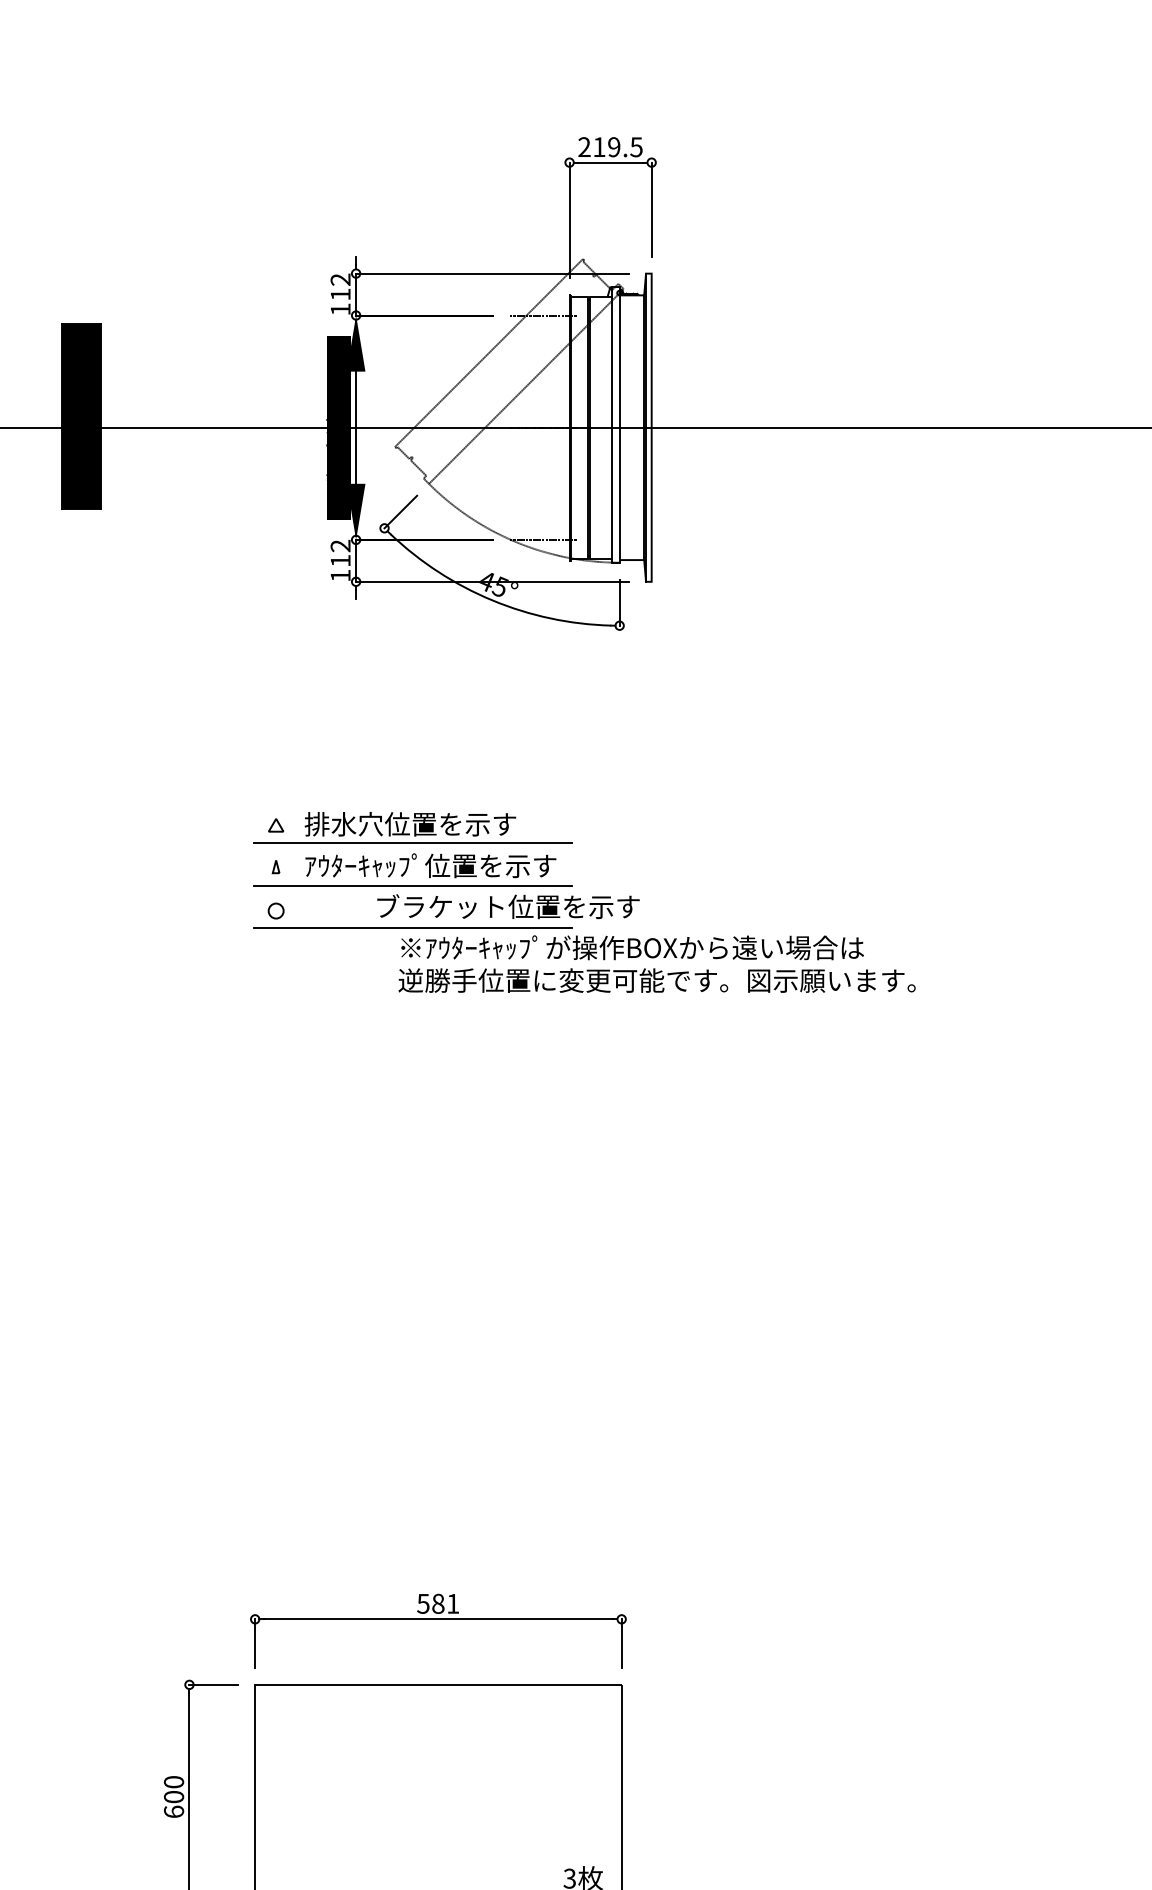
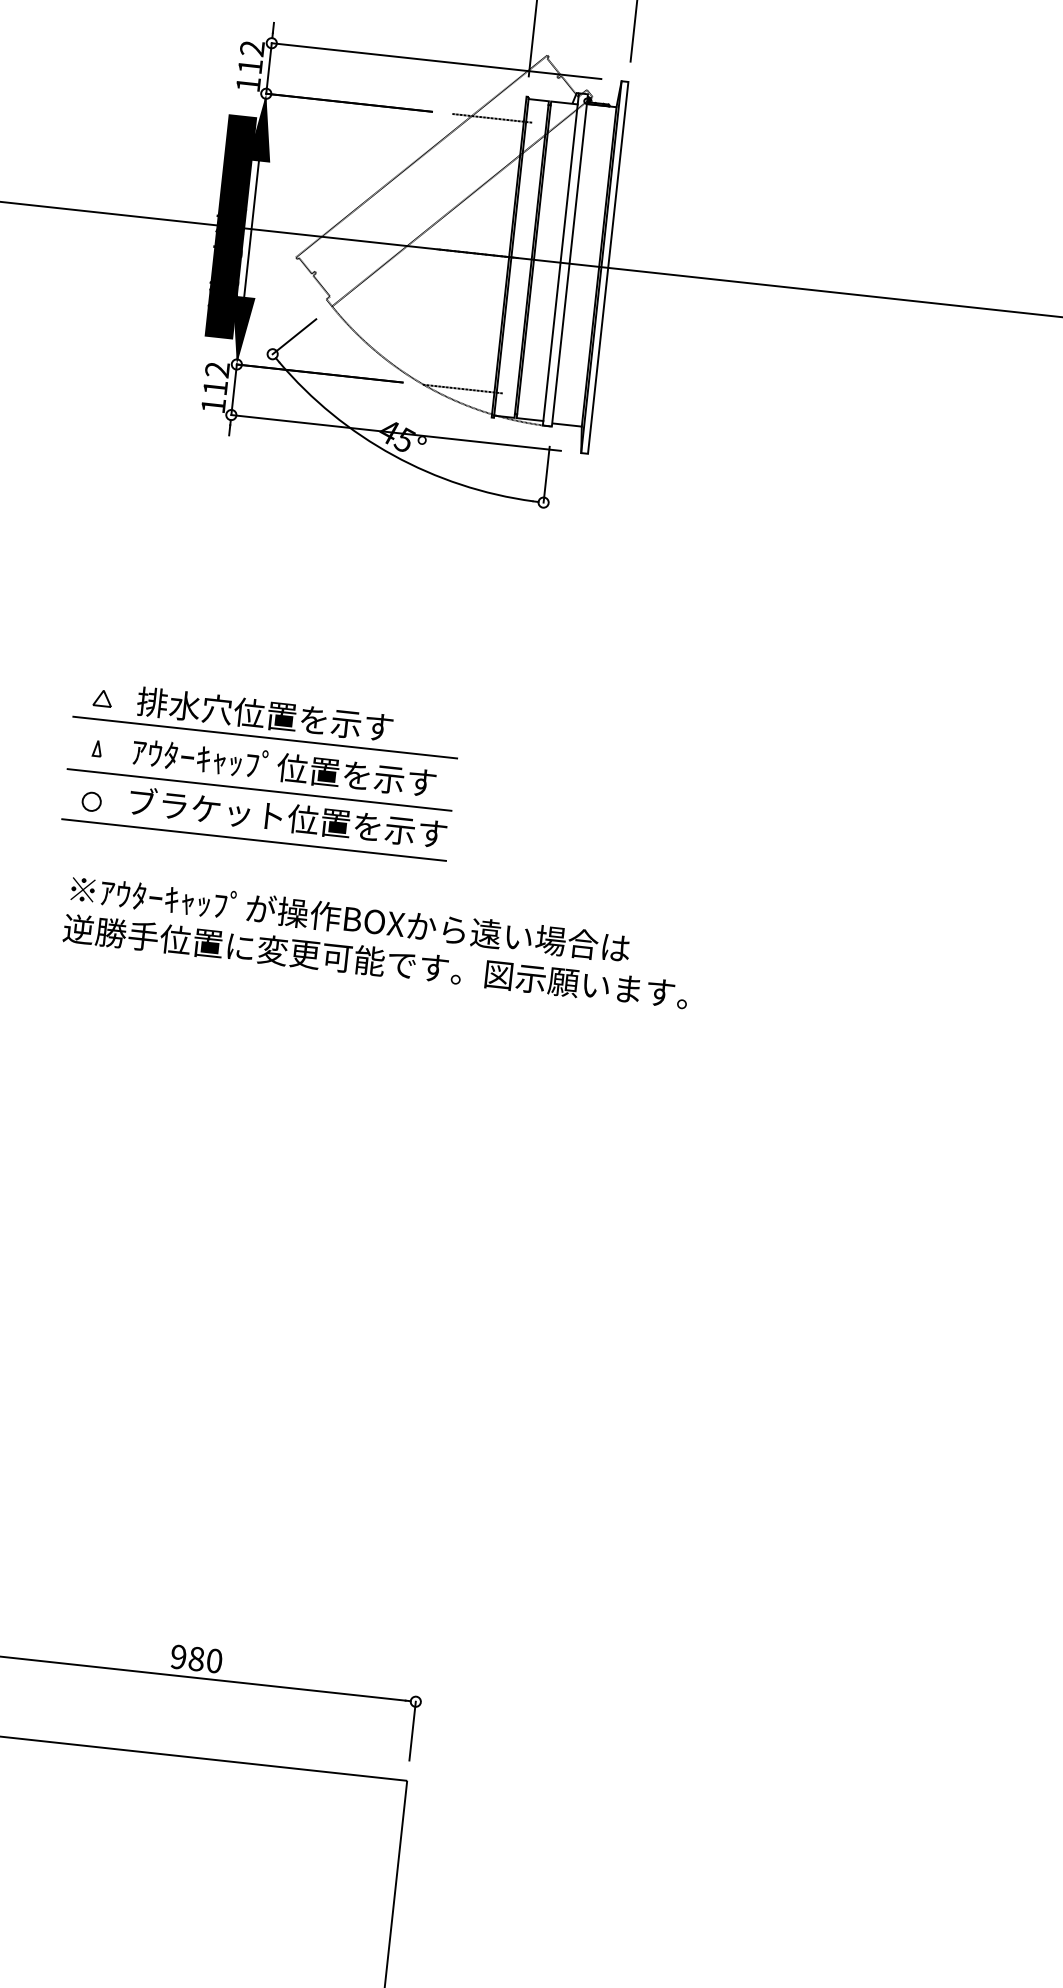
text: (508, 906) -> (288, 817), moved
text: (656, 963) -> (377, 940), moved
text: (438, 1603) -> (196, 1658), 581 -> 980

